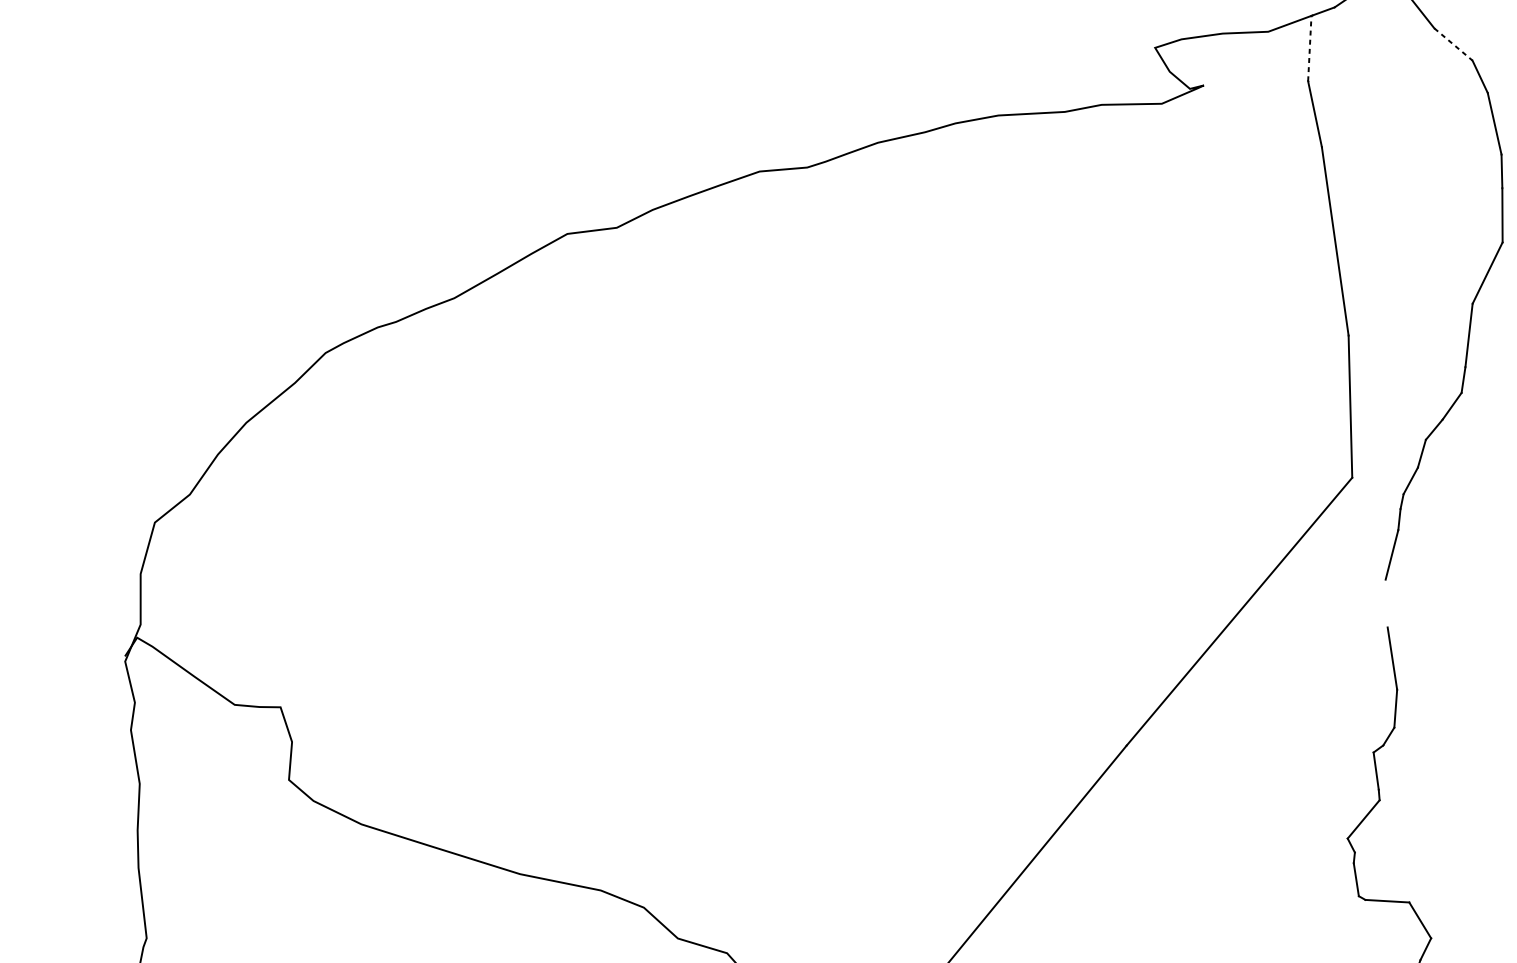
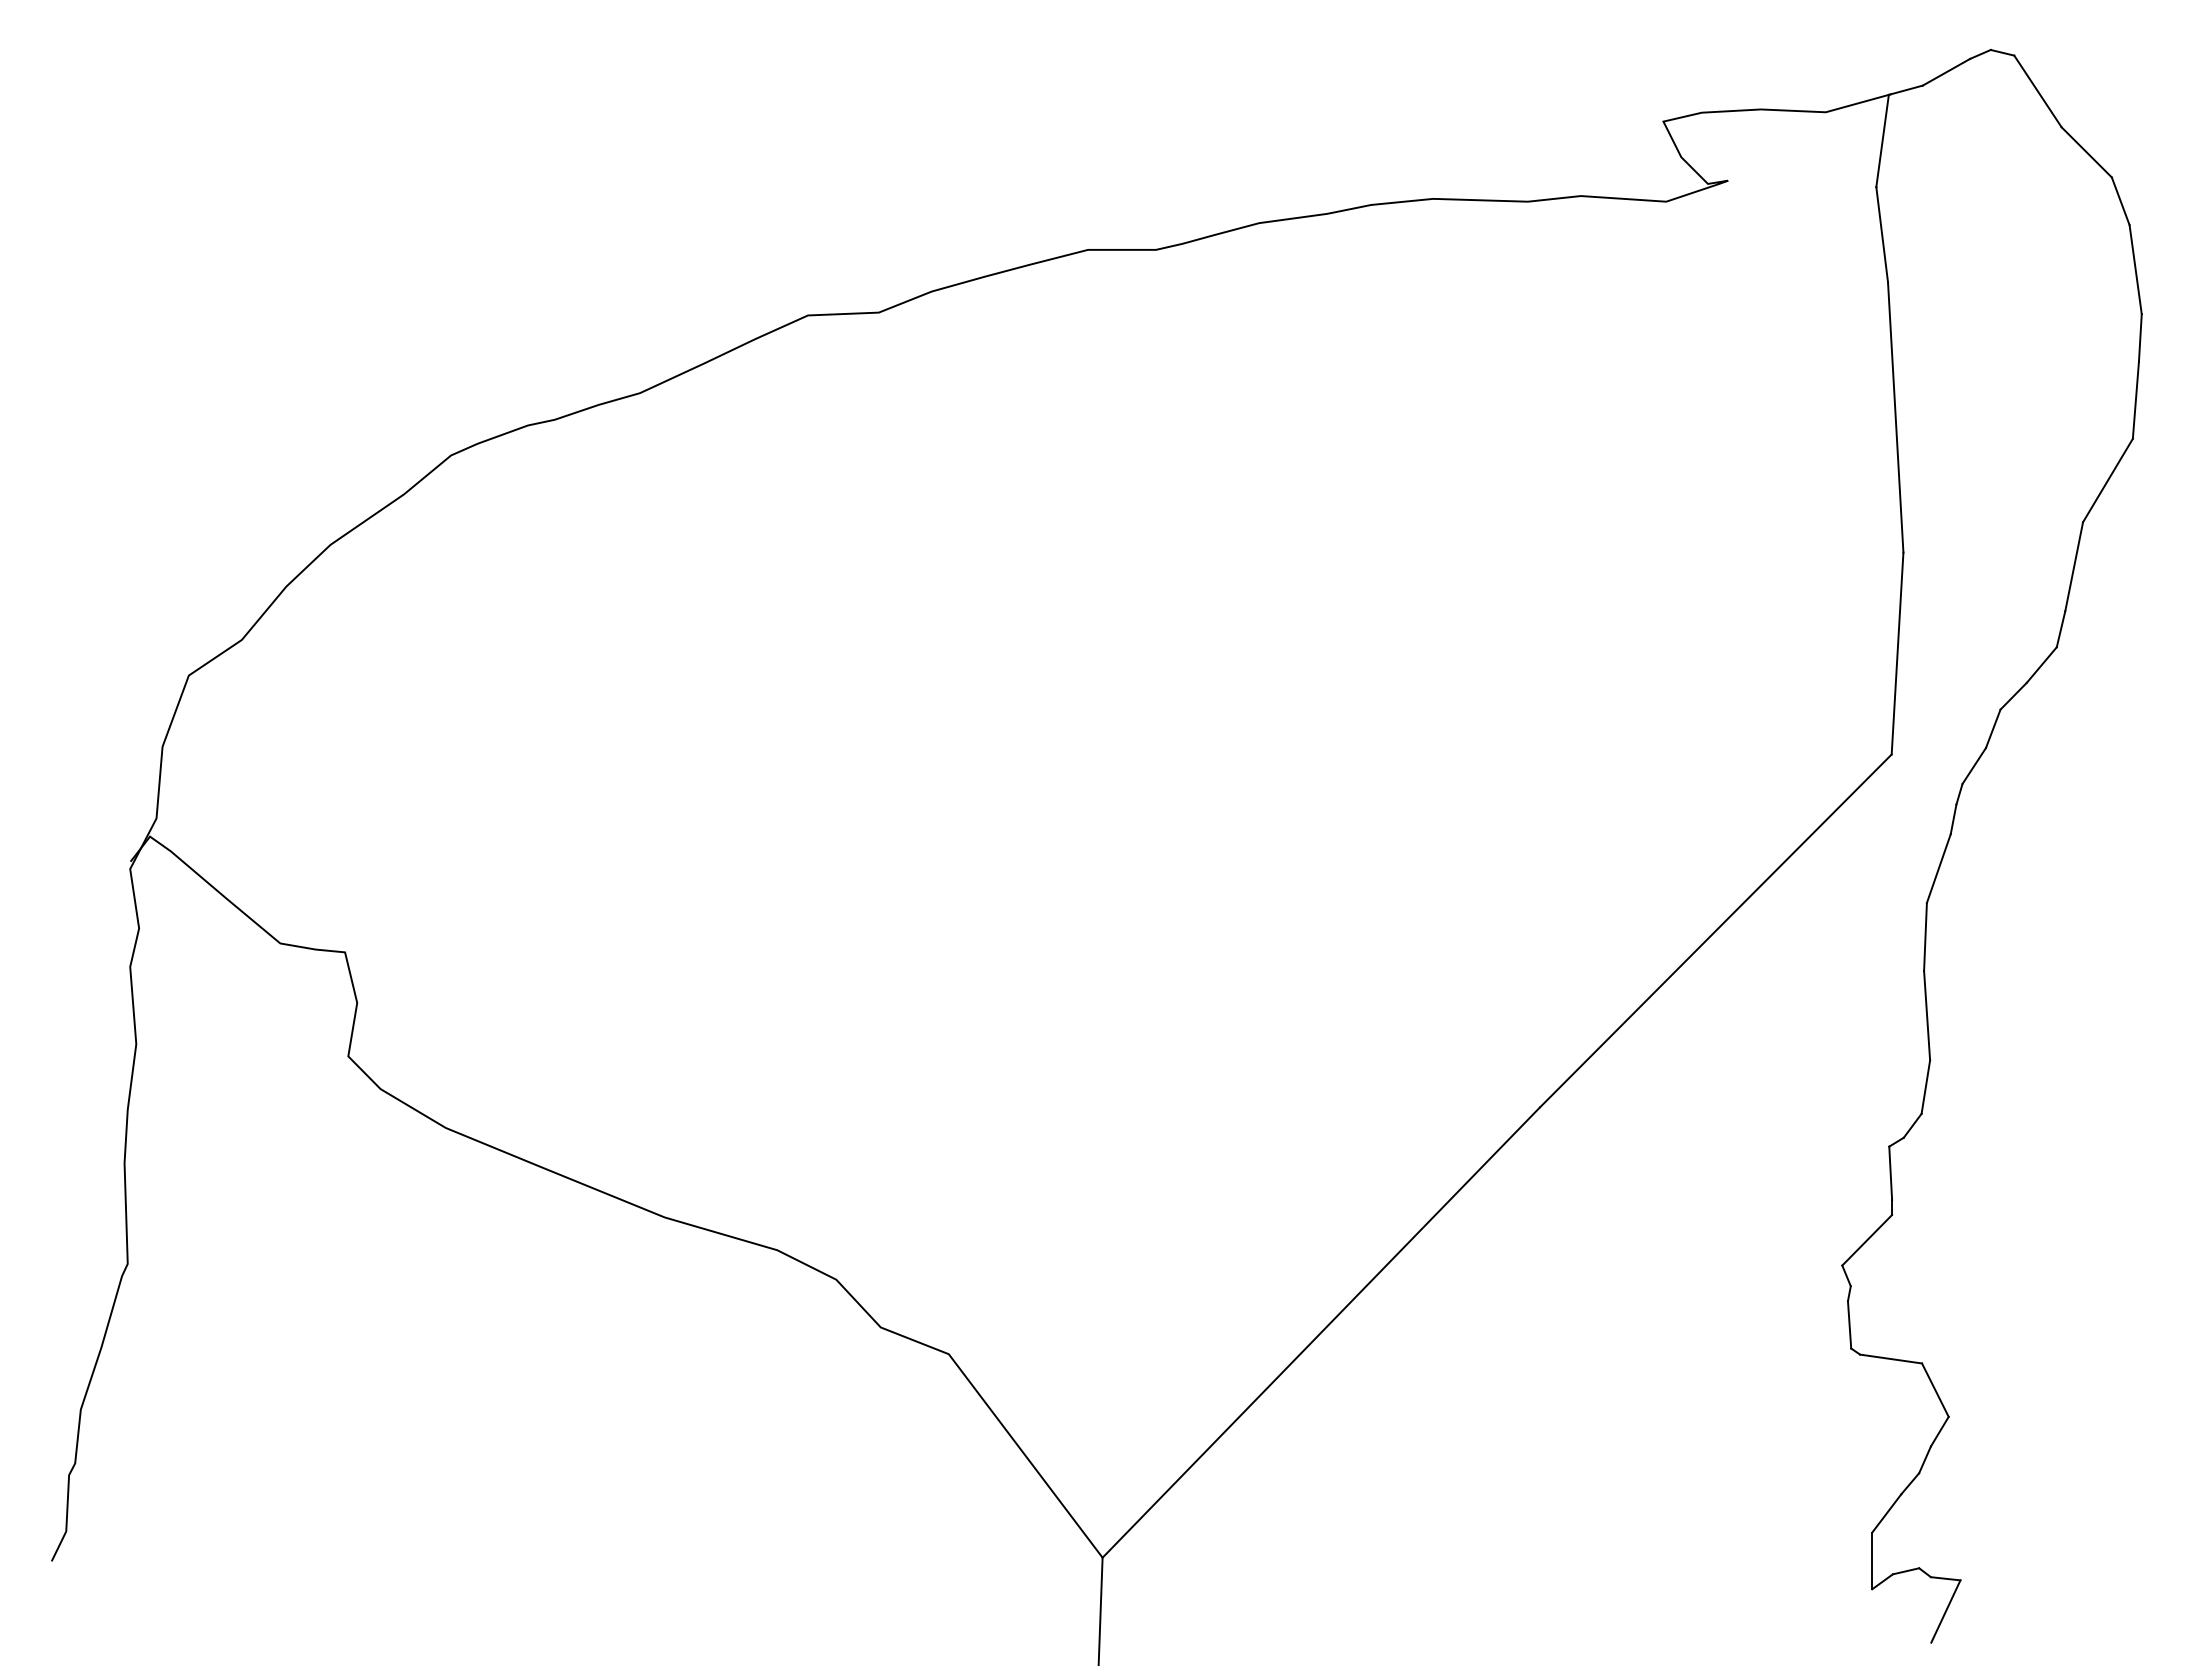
line: (1454, 44) -> (2087, 152), dashed -> solid
line: (1309, 48) -> (1882, 141), dashed -> solid
line: (1386, 603) -> (1925, 936), added

